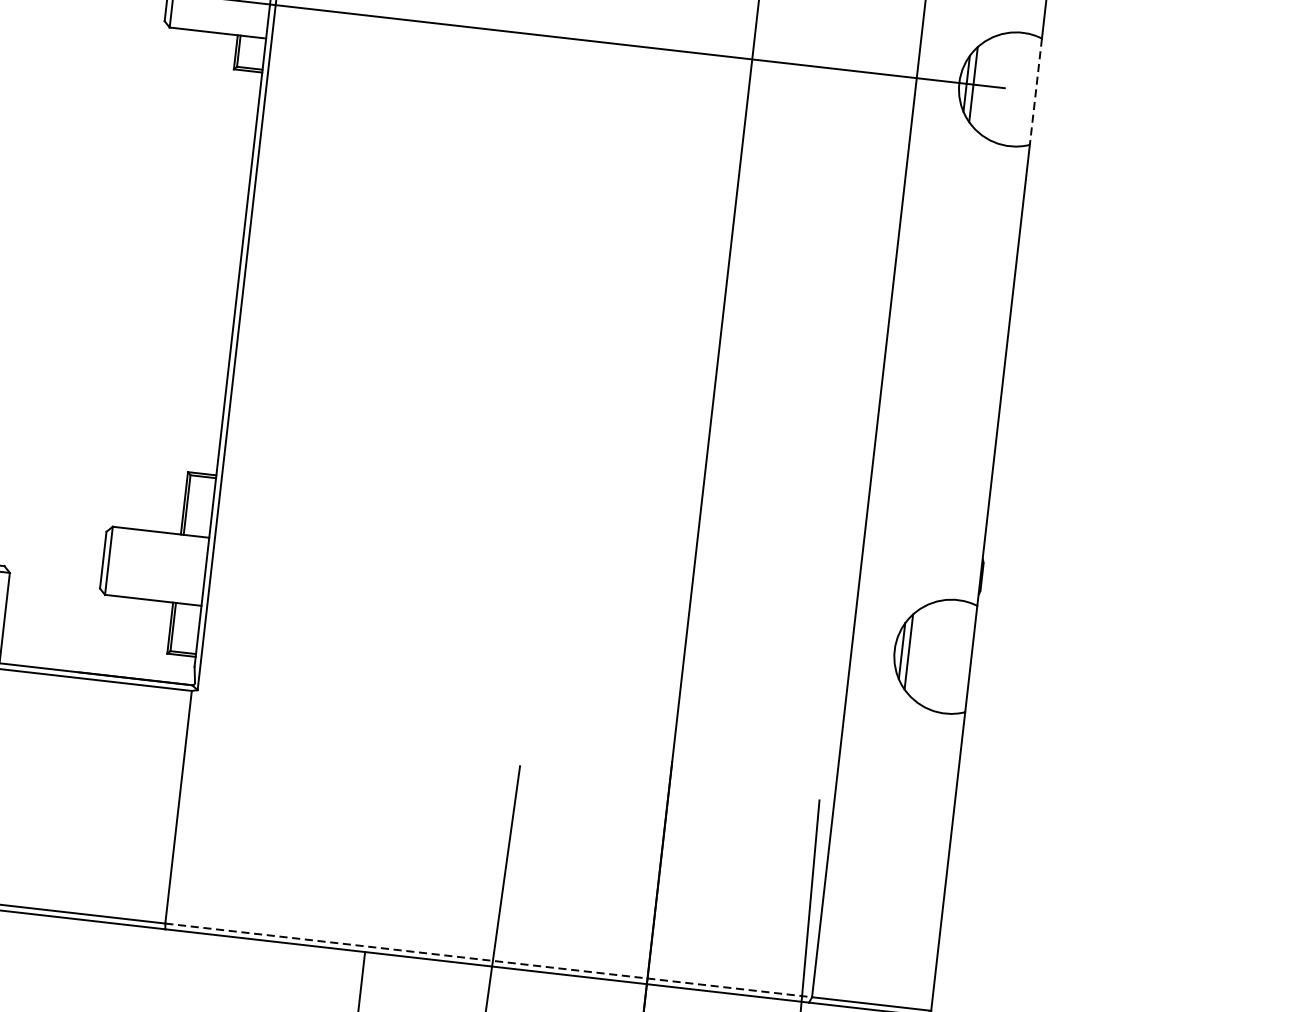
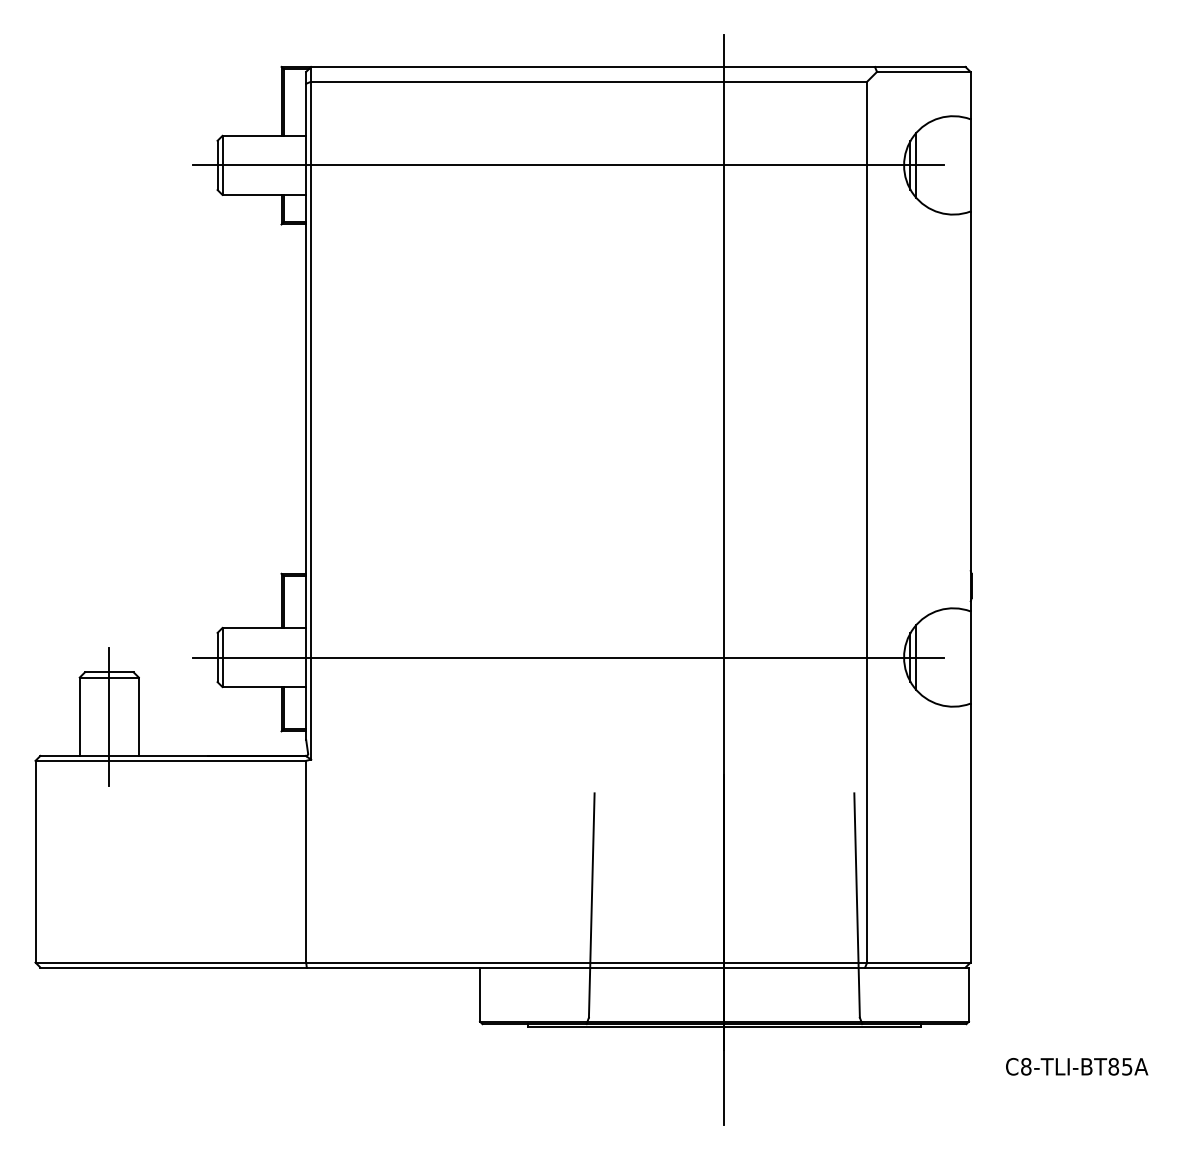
line: (1035, 91) -> (970, 165), dashed -> solid
line: (506, 606) -> (567, 657), added
line: (489, 960) -> (587, 962), dashed -> solid

